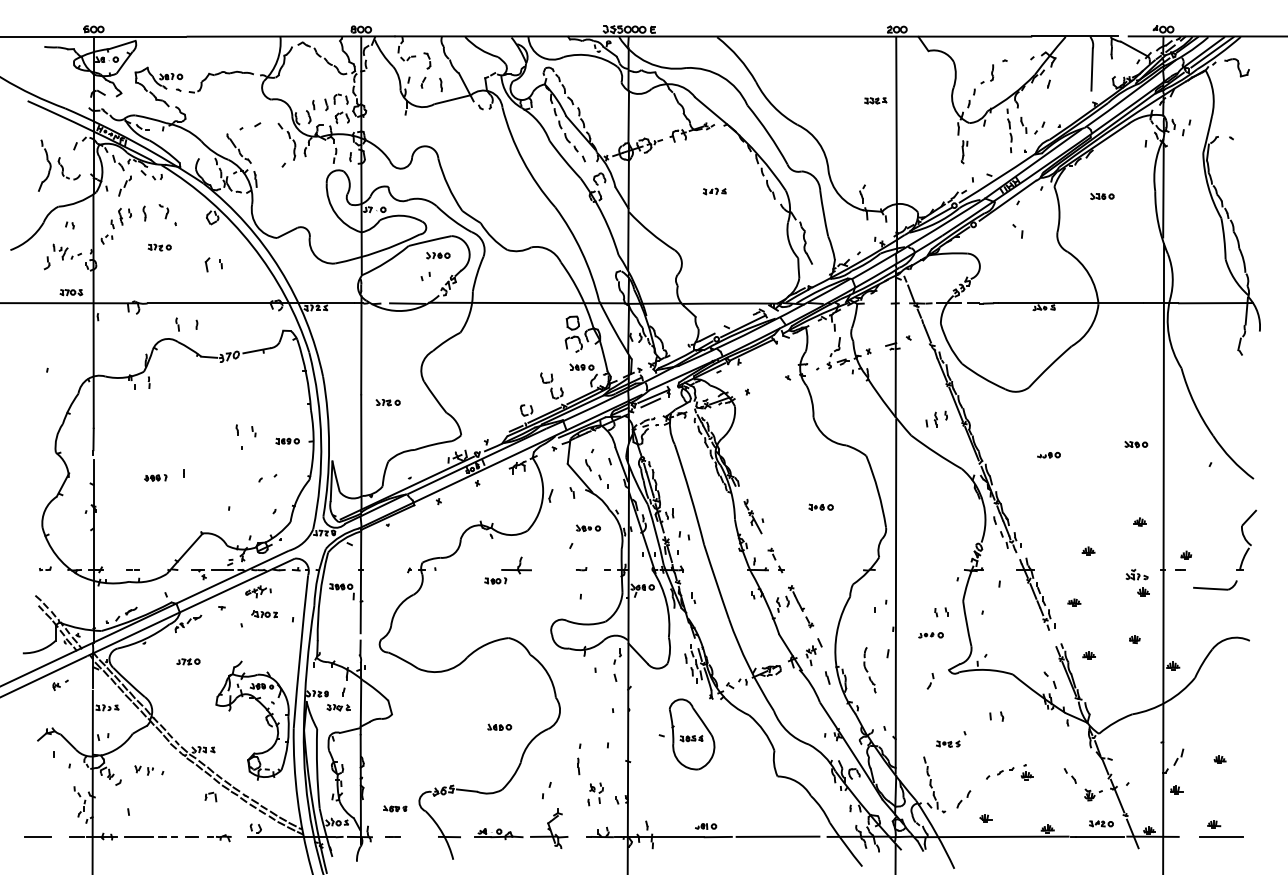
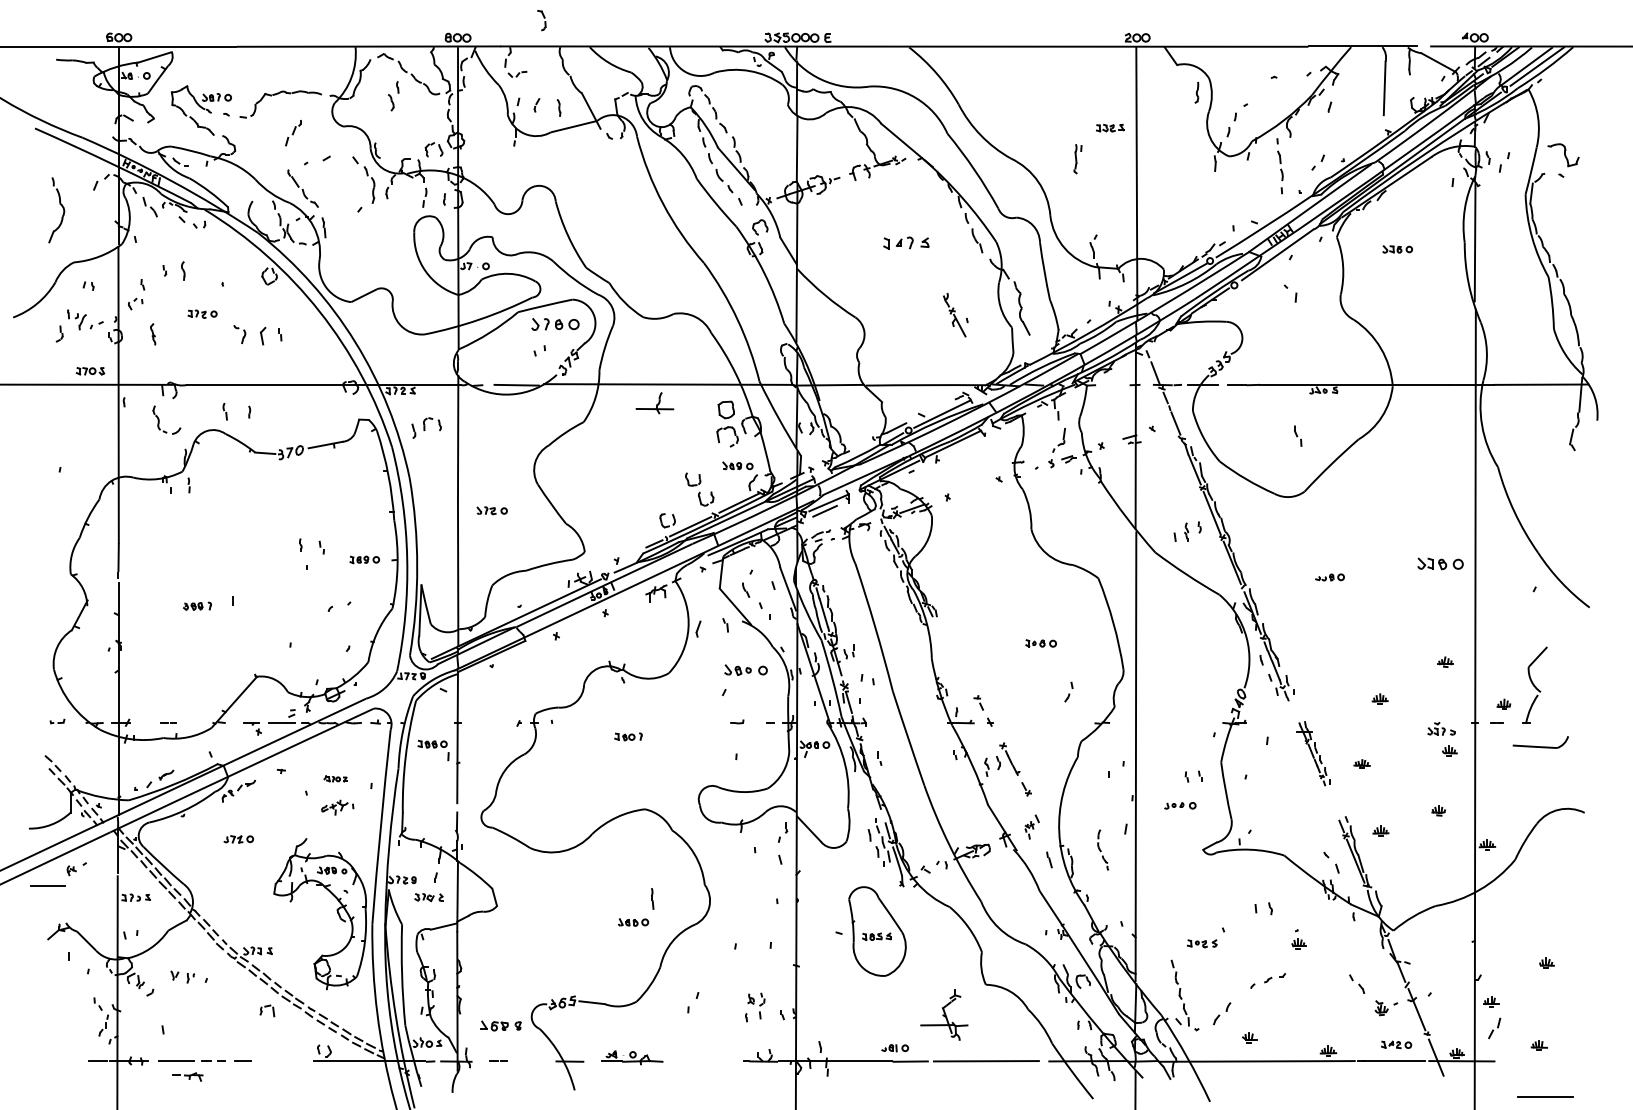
part: (427, 60) -> (541, 20), moved
part: (1237, 67) -> (1563, 155), moved
part: (991, 72) -> (1196, 92), moved
part: (336, 101) -> (426, 427), moved
part: (310, 112) -> (393, 96), moved
part: (1024, 124) -> (1298, 435), moved
part: (964, 152) -> (1077, 159), moved
part: (63, 168) -> (159, 419), moved
part: (125, 185) -> (293, 132), moved
part: (714, 191) -> (905, 242), size x1.6
part: (163, 211) -> (239, 334), moved
part: (121, 217) -> (153, 334), moved
part: (438, 255) -> (555, 324), size x1.6
part: (1136, 444) -> (1440, 563), size x1.6
part: (753, 516) -> (955, 315), moved
part: (588, 527) -> (745, 669), size x1.4
part: (1246, 539) -> (1534, 684), moved
part: (516, 565) -> (654, 403), moved
part: (258, 591) -> (337, 807), moved
part: (1035, 594) -> (1313, 753), size x0.7
part: (264, 613) -> (335, 778), size x0.7
part: (813, 651) -> (1031, 826), size x0.7
part: (870, 669) -> (1103, 849), size x0.7
part: (930, 680) -> (1068, 691), moved
part: (1178, 757) -> (1494, 1028), moved
line: (578, 765) -> (652, 898), moved
part: (1026, 772) -> (1298, 939), moved
part: (395, 808) -> (501, 1025), size x1.4
part: (549, 828) -> (944, 1014), moved
line: (37, 836) -> (47, 885), moved
line: (1221, 836) -> (1545, 1096), moved
part: (218, 837) -> (187, 1076), moved

